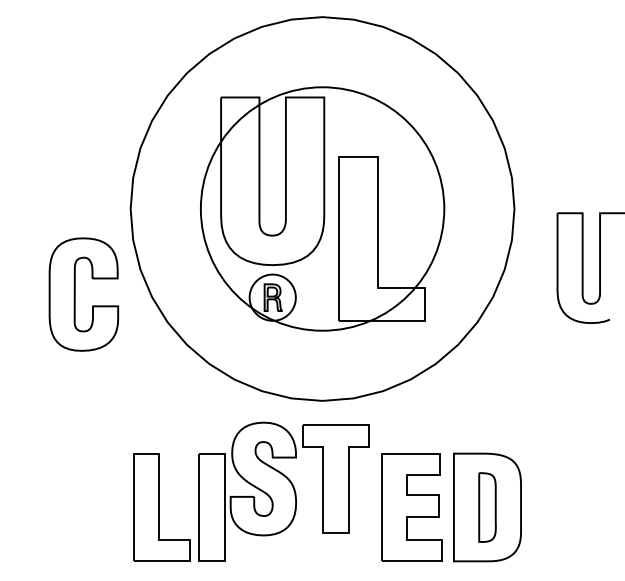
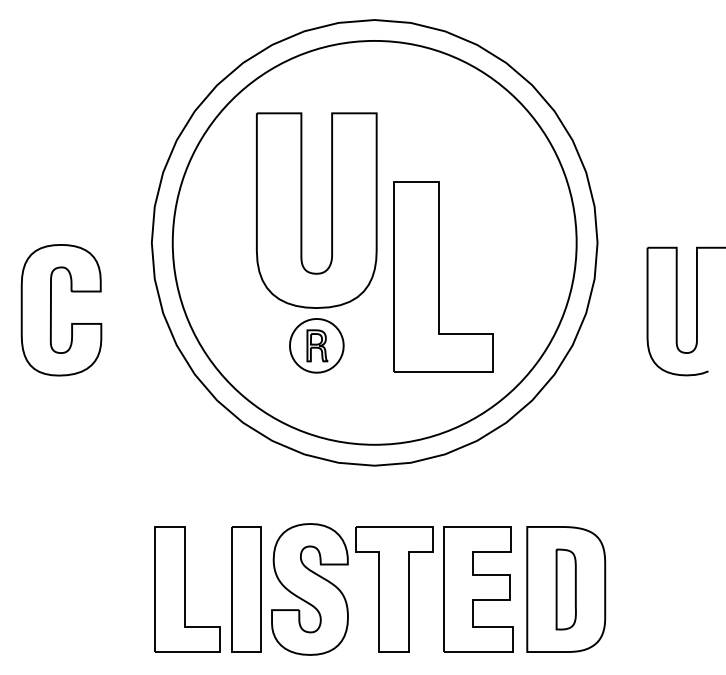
circle: (322, 208) -> (374, 242), size x1.43
part: (75, 294) -> (51, 310), moved
part: (292, 482) -> (343, 593), moved

